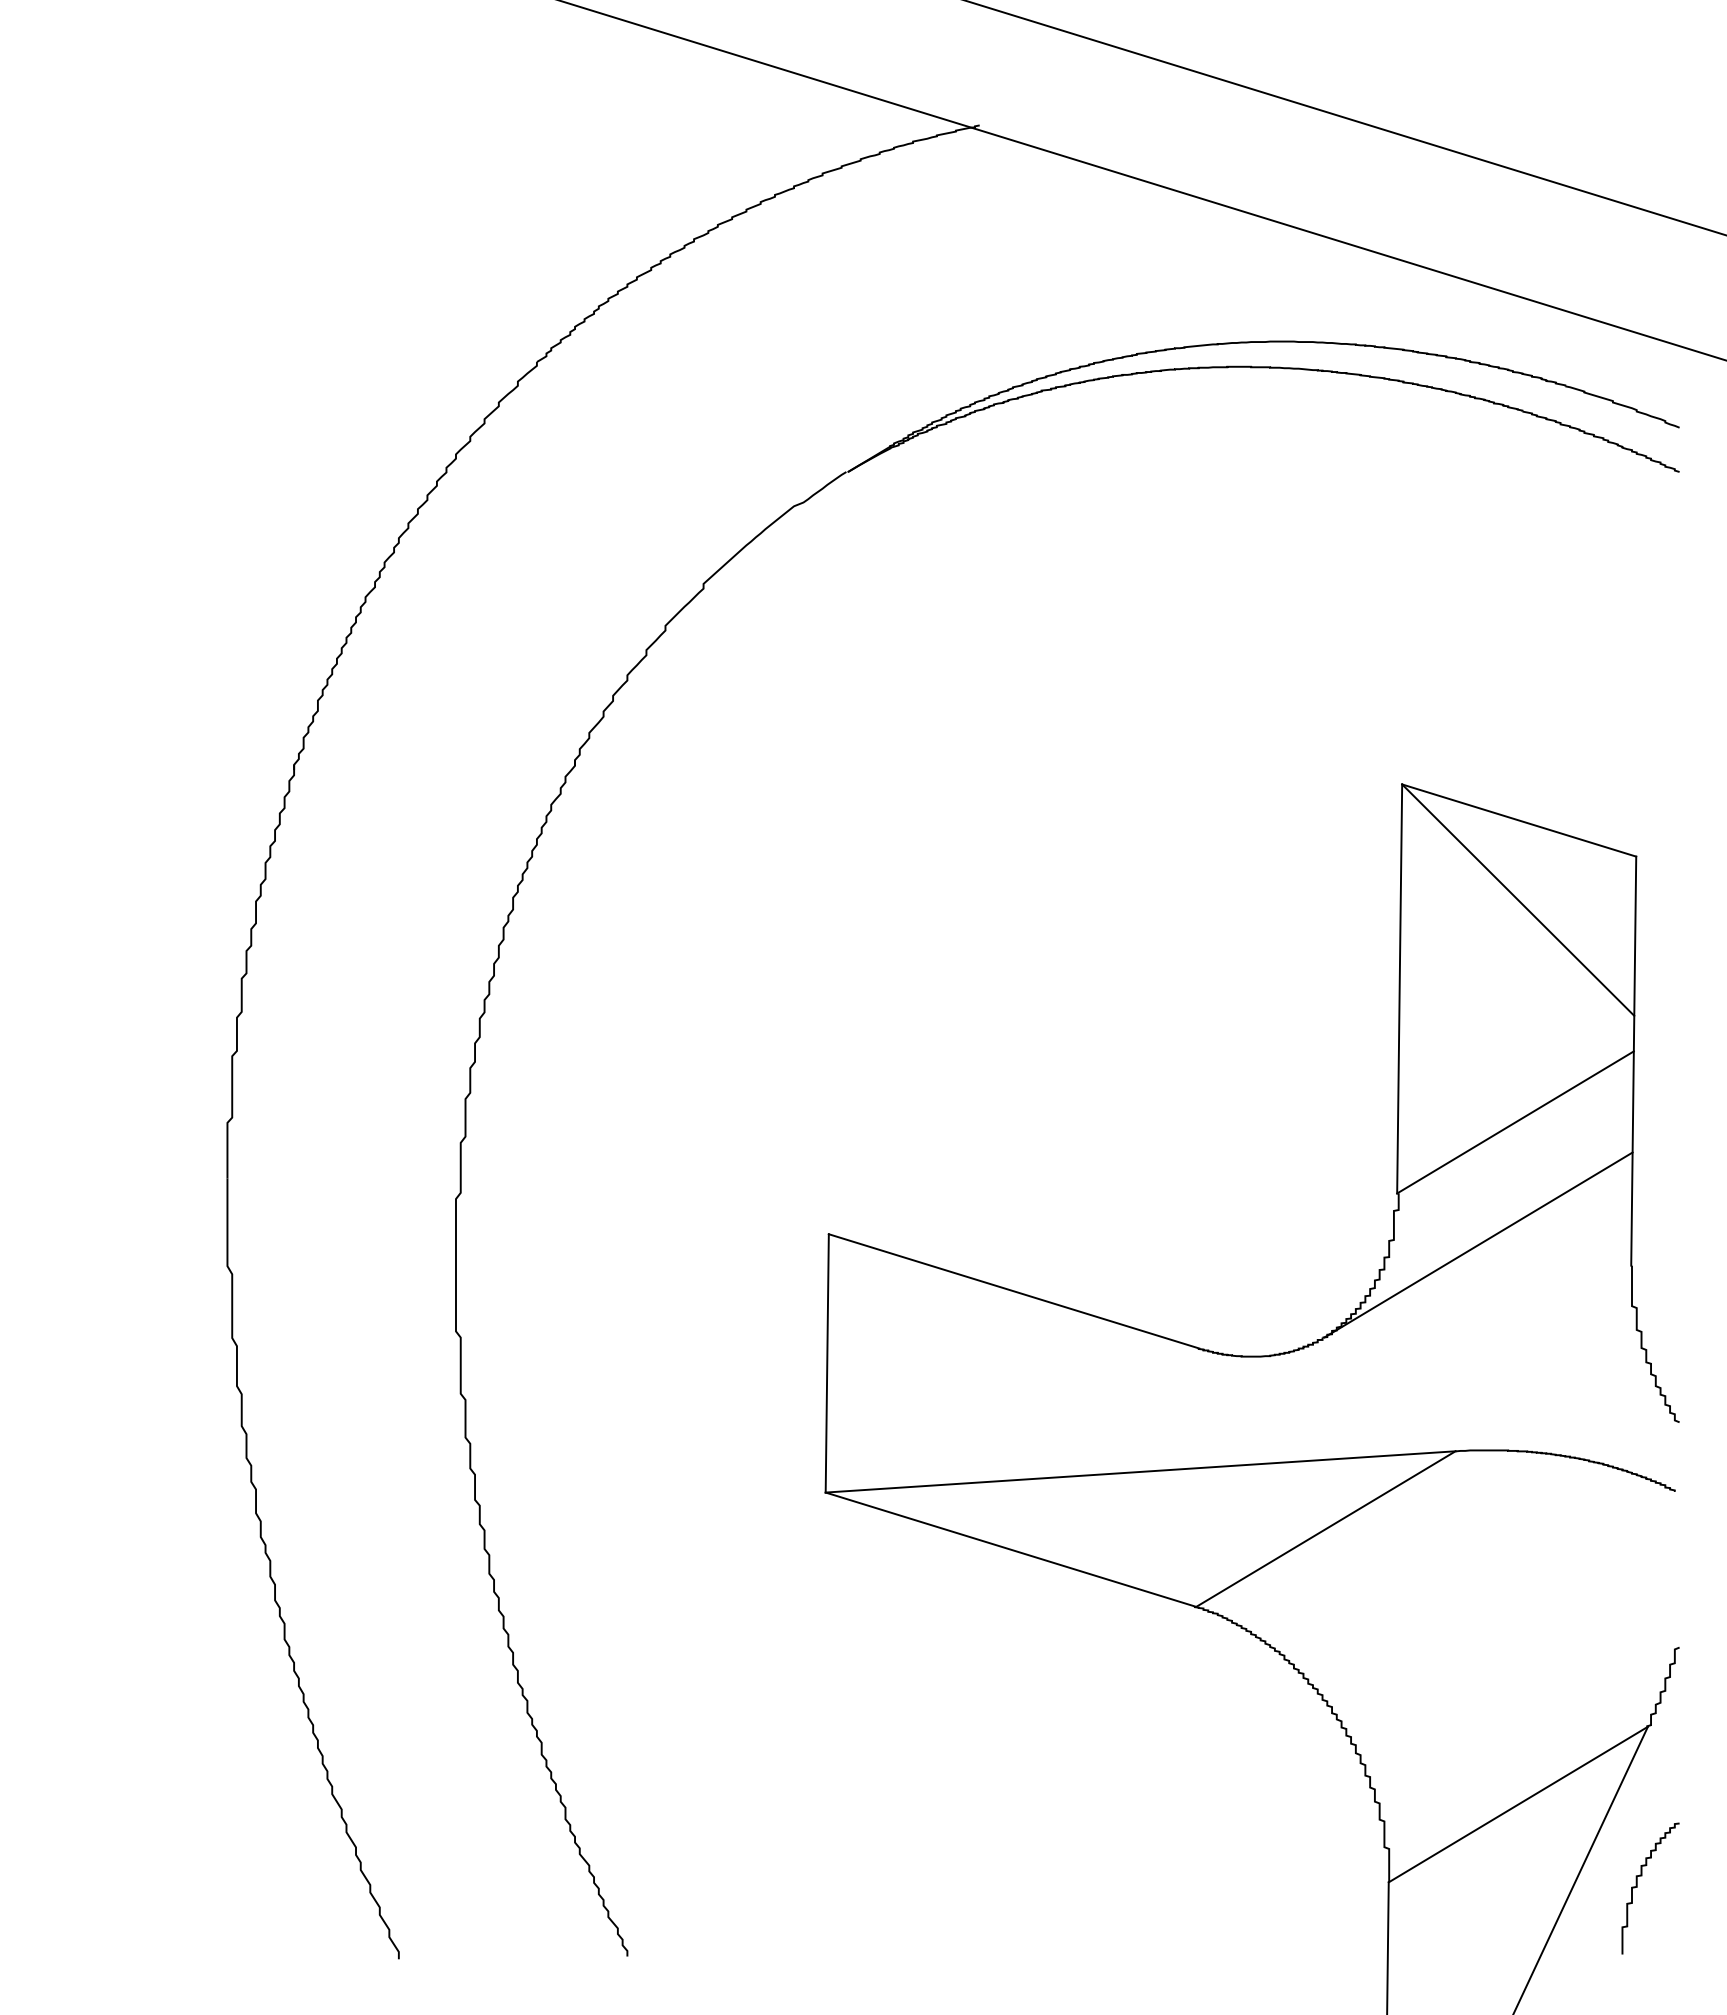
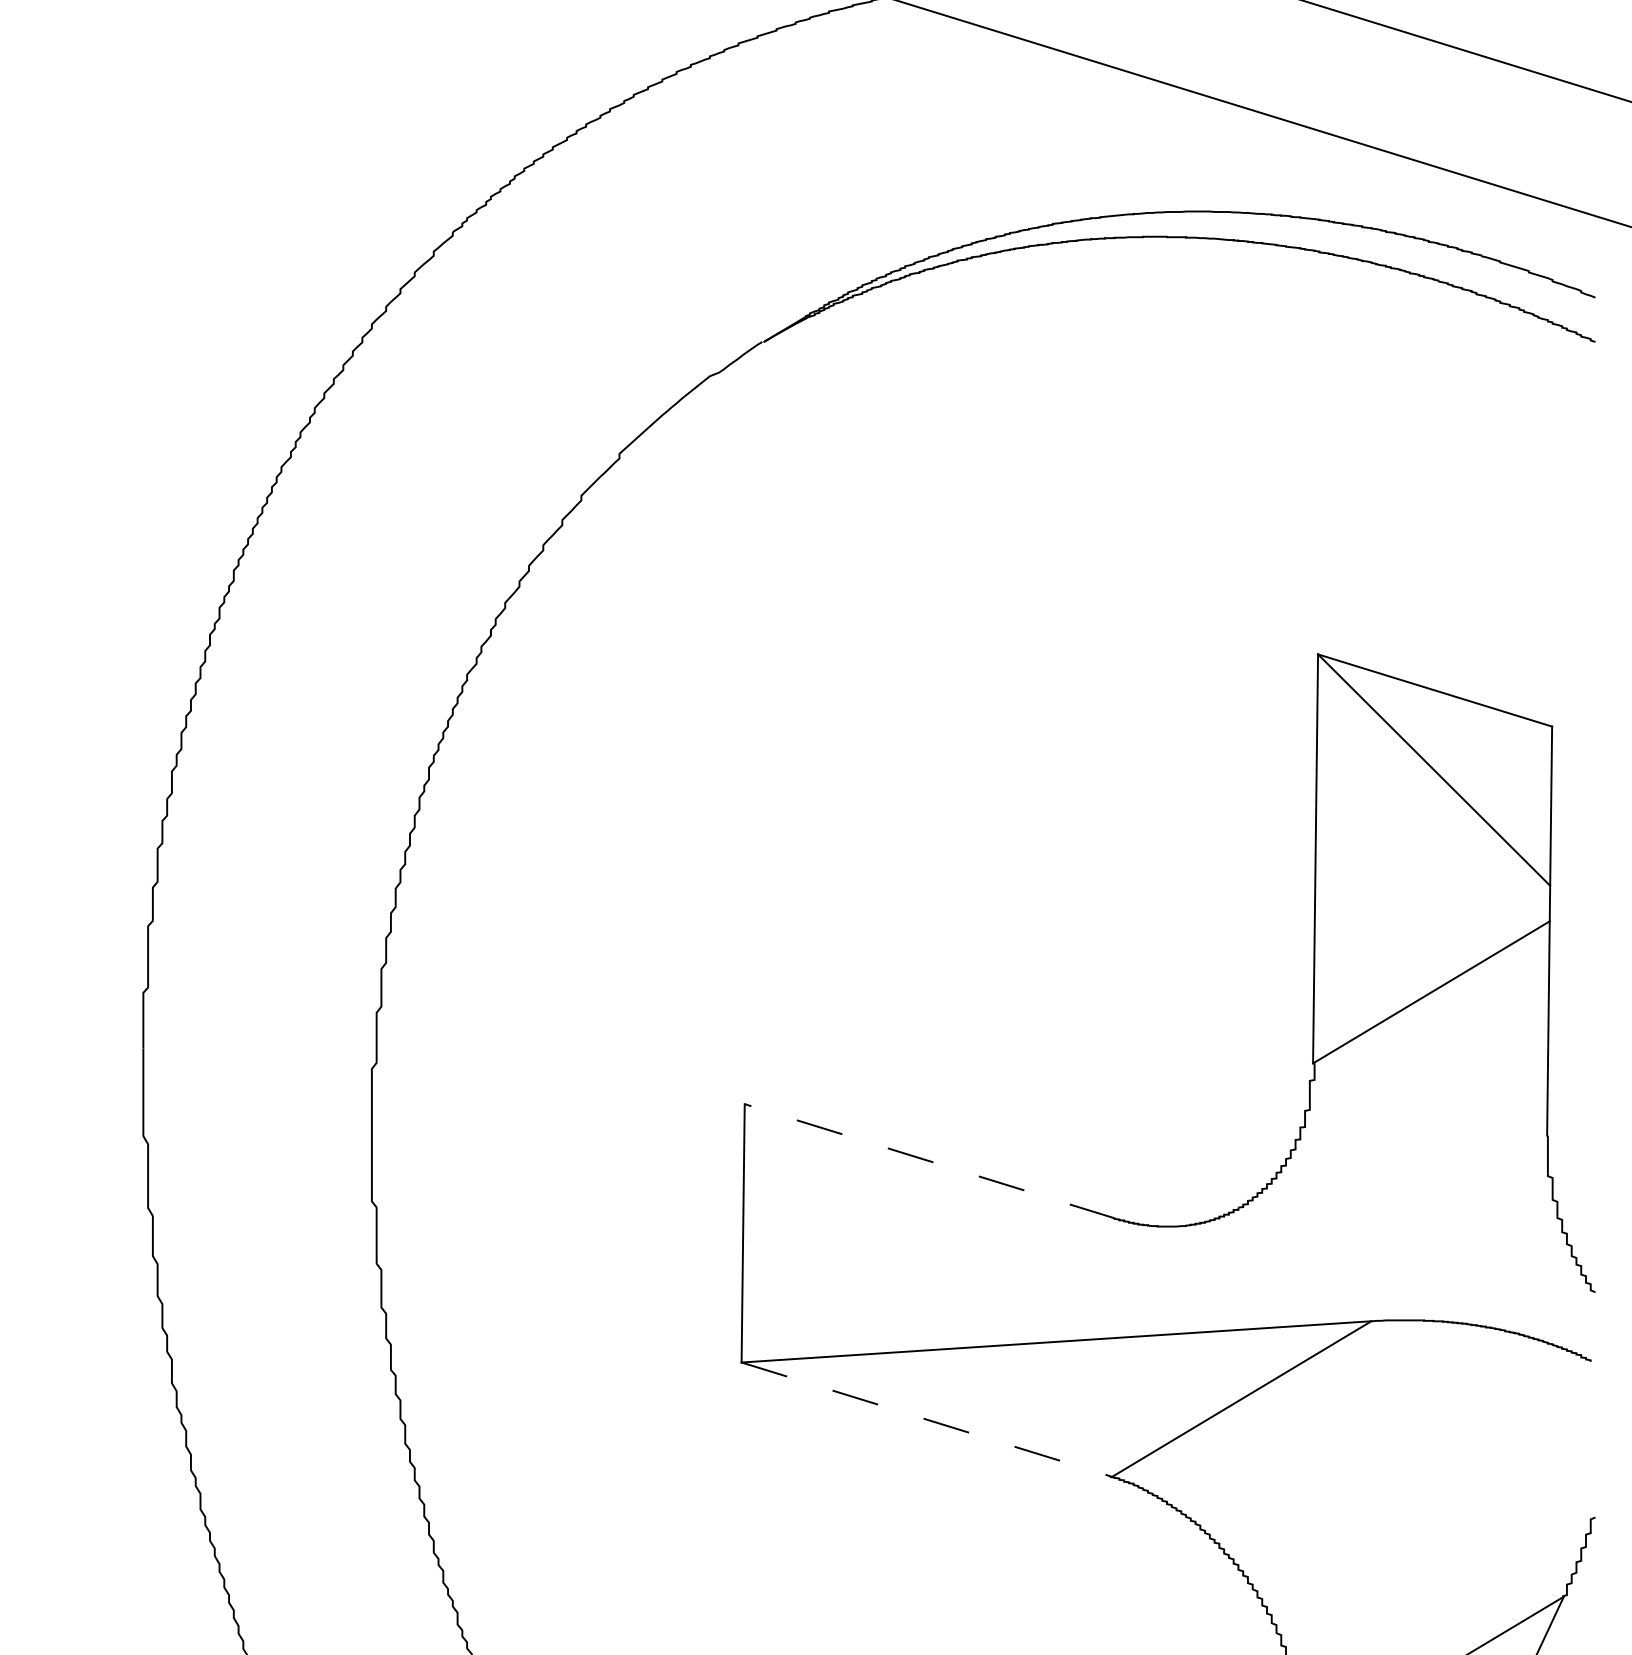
line: (1478, 1244) -> (1394, 1114), removed
line: (1014, 1291) -> (930, 1161), solid -> dashed
line: (1011, 1549) -> (927, 1419), solid -> dashed

